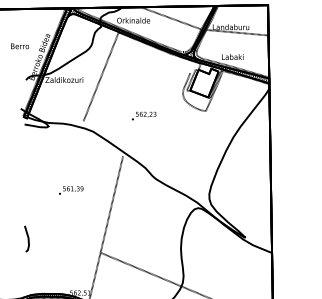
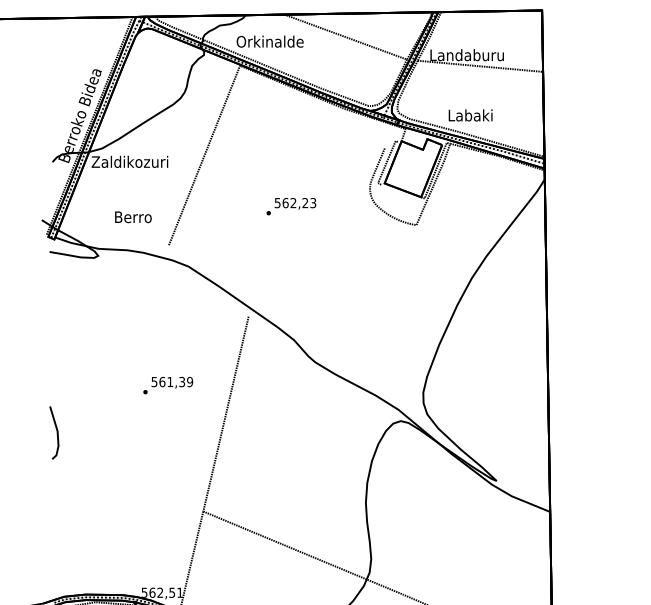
text: (19, 46) -> (132, 217), moved
text: (144, 115) -> (292, 205), moved
text: (71, 190) -> (168, 385), moved
line: (27, 238) -> (55, 431), moved

